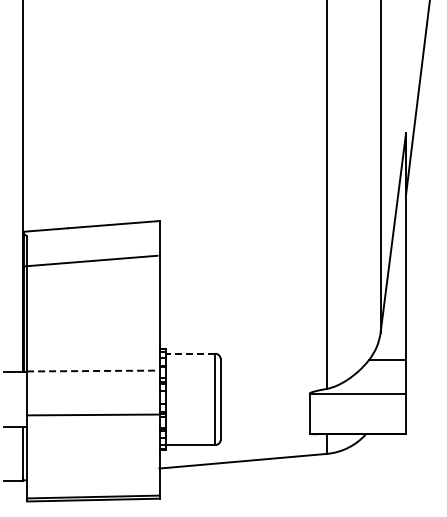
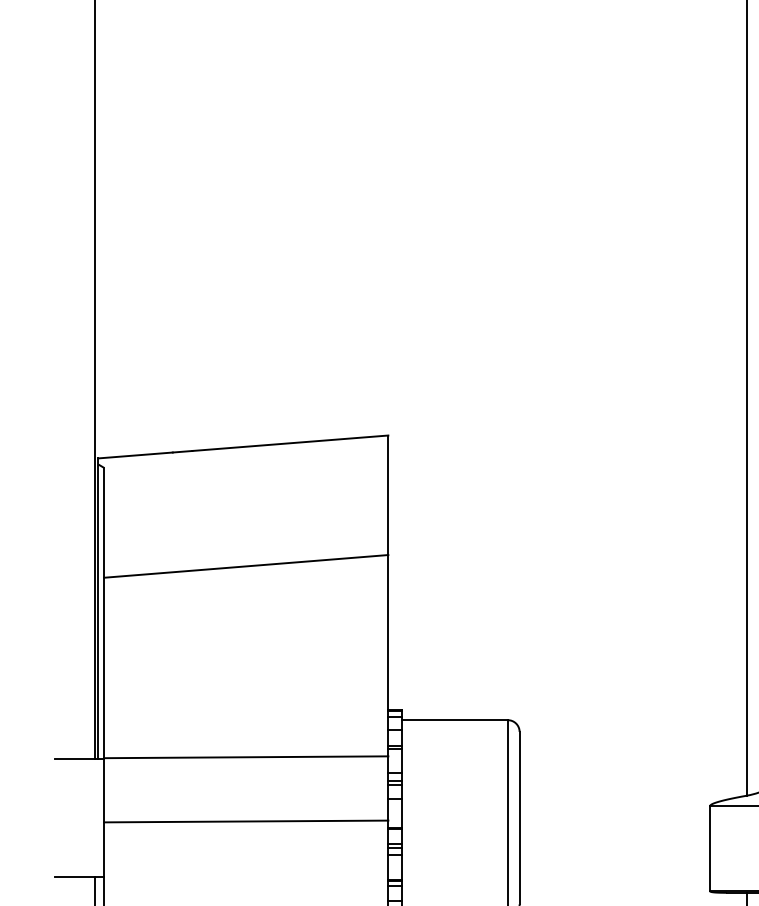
line: (91, 260) -> (246, 565), moved
line: (190, 353) -> (454, 719), dashed -> solid
line: (93, 371) -> (246, 758), dashed -> solid
line: (93, 414) -> (246, 820), moved

